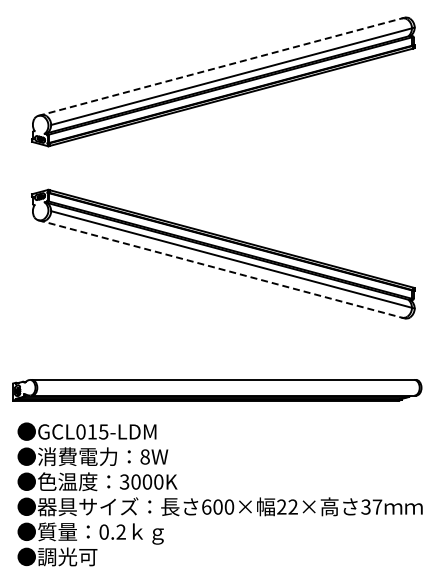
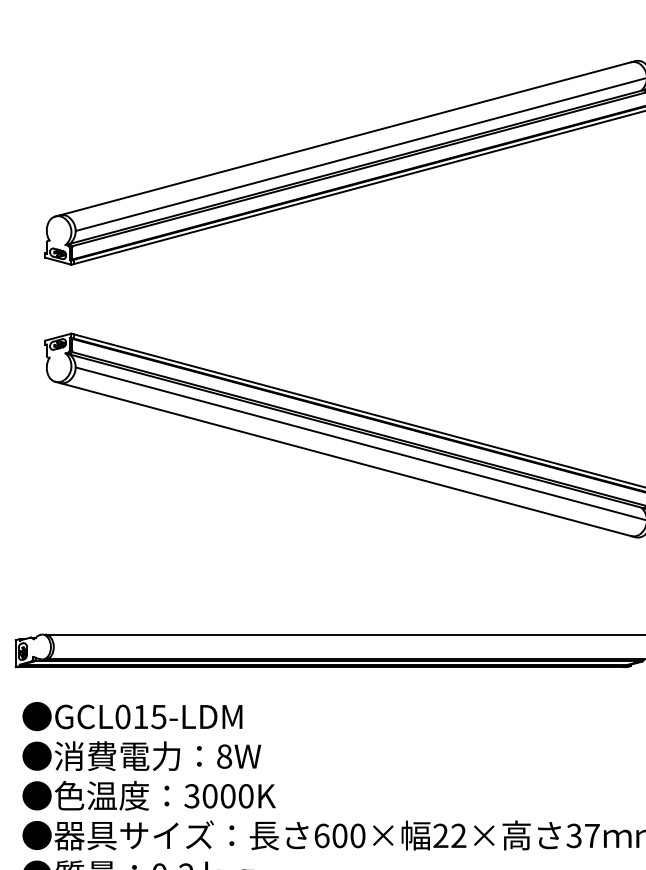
line: (221, 66) -> (345, 138), dashed -> solid
line: (221, 269) -> (345, 459), dashed -> solid

